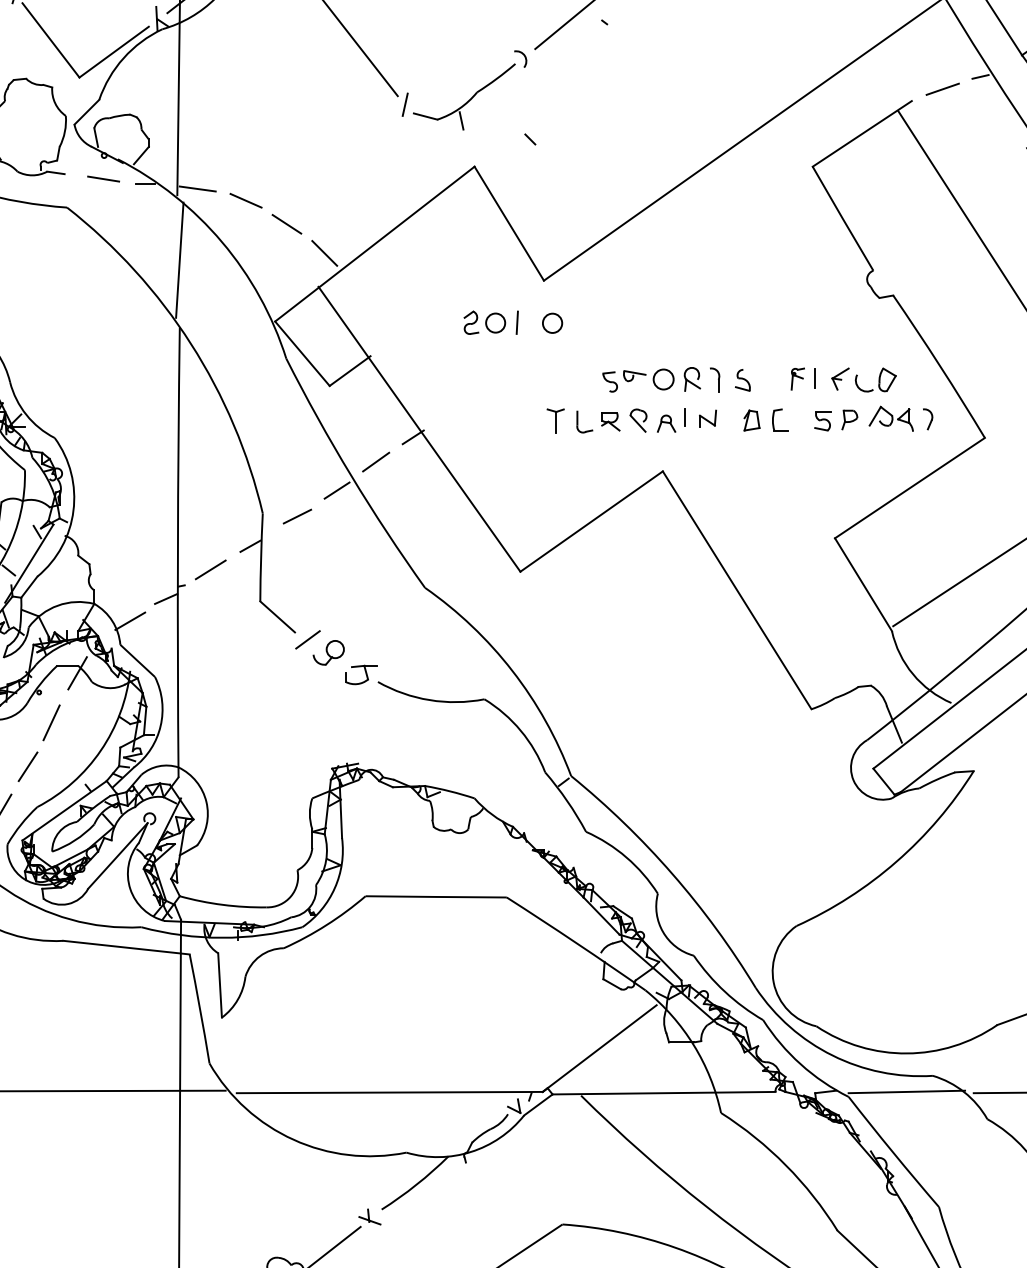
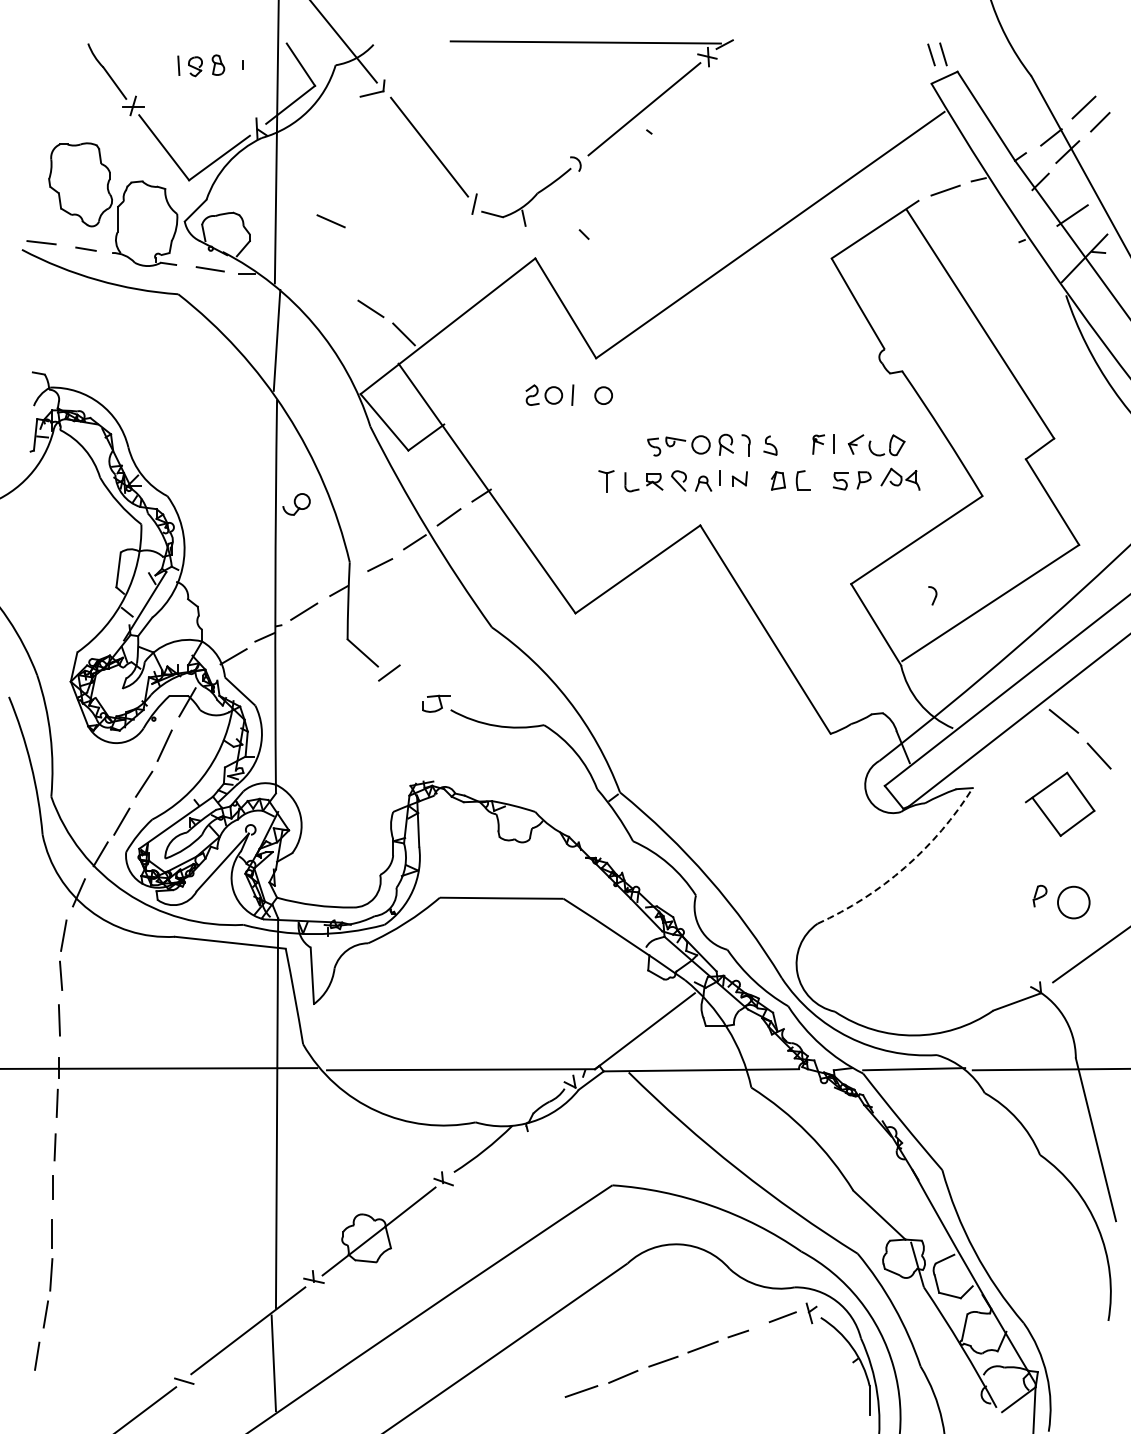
line: (197, 188) -> (292, 277), removed
line: (245, 201) -> (330, 221), moved
part: (927, 418) -> (932, 595), moved
part: (328, 652) -> (296, 504), moved
arc: (896, 861) -> (905, 867), solid -> dashed

